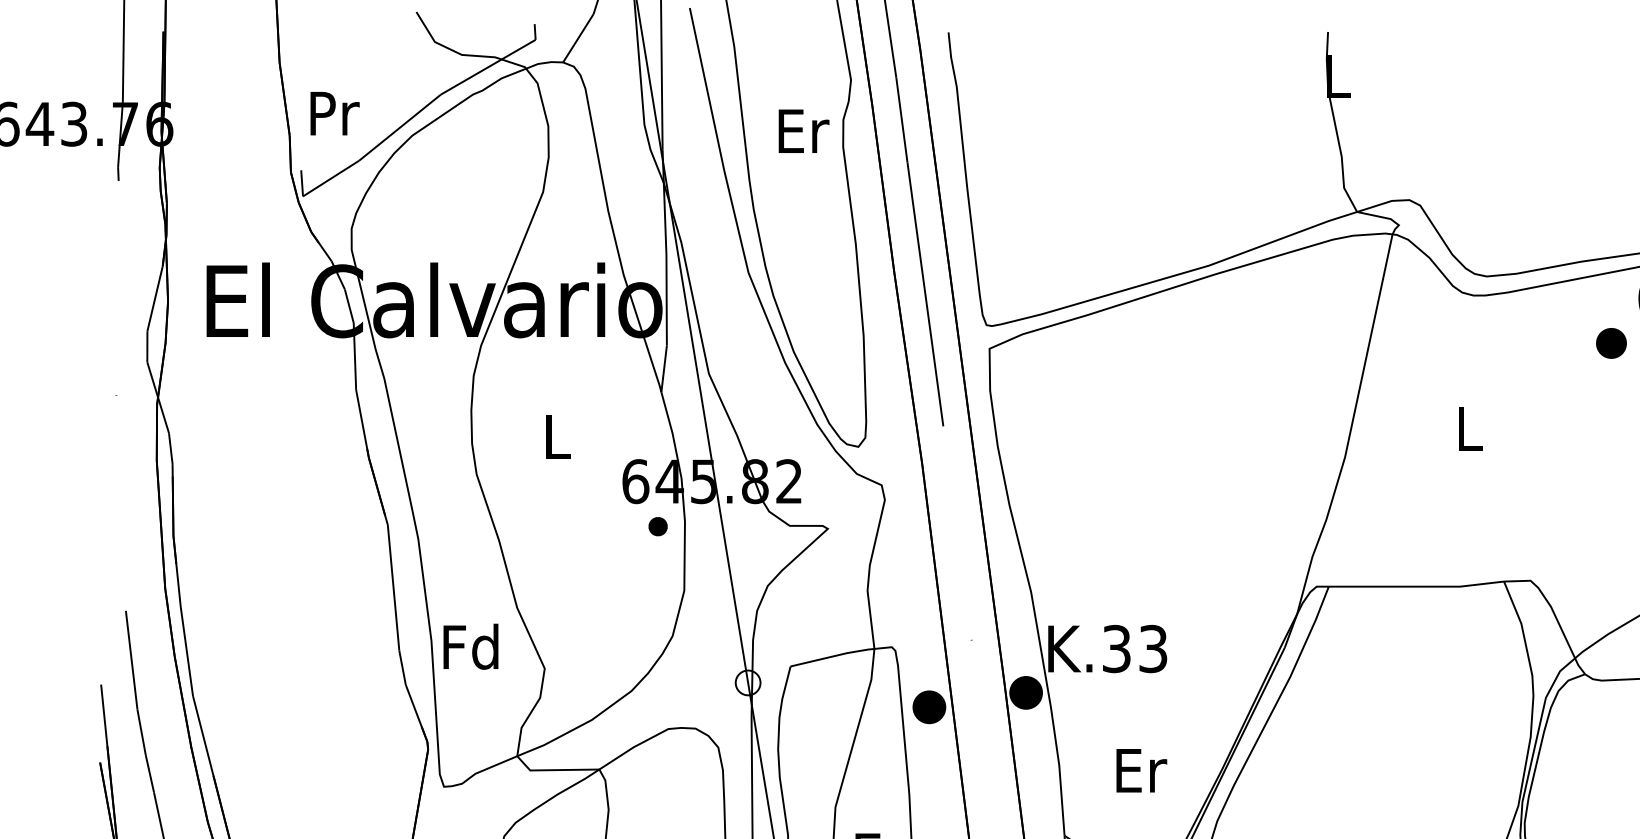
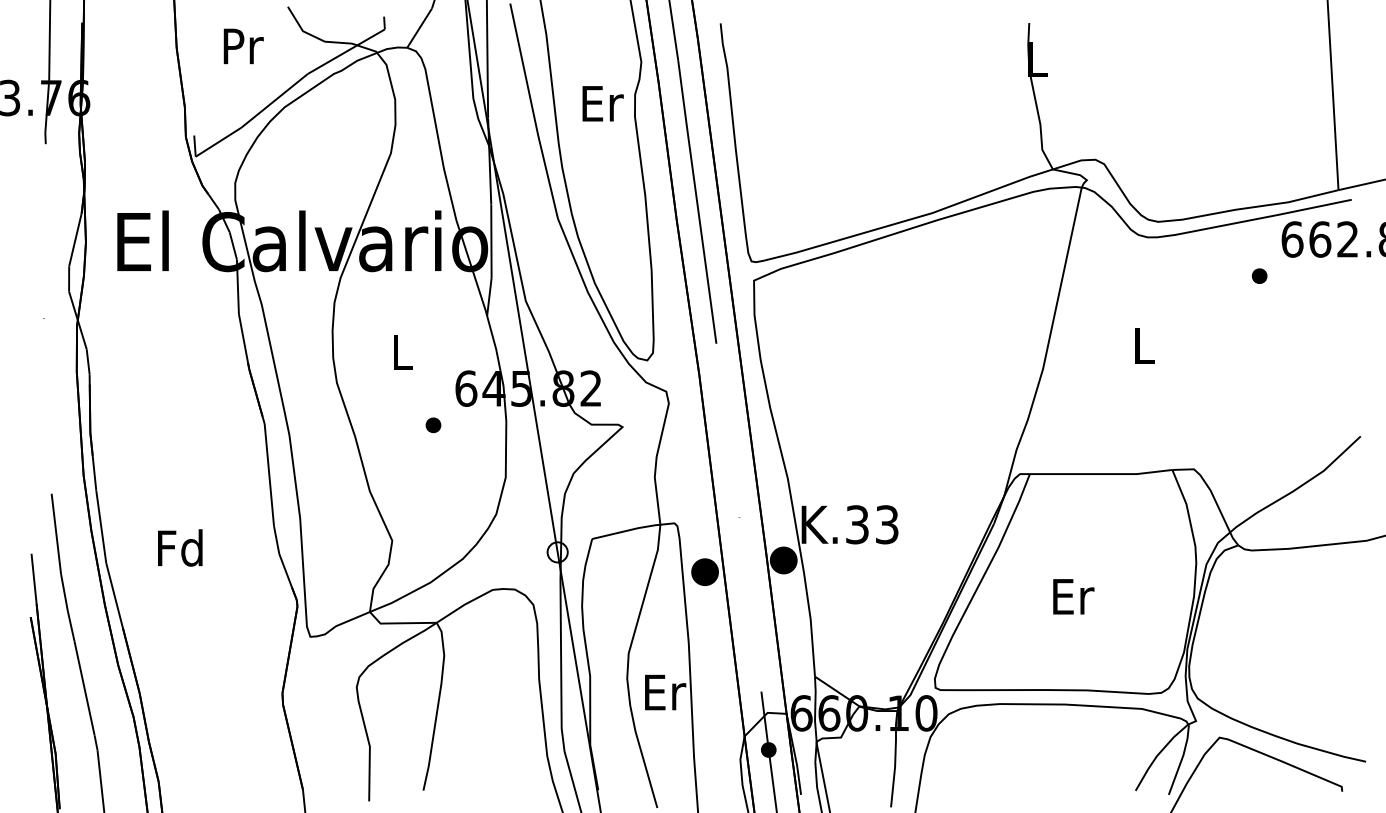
text: (334, 113) -> (243, 46), moved
part: (1611, 342) -> (1259, 275), size x0.62
part: (658, 526) -> (433, 425), moved
text: (471, 646) -> (180, 547), moved
text: (1141, 770) -> (1073, 596), moved

